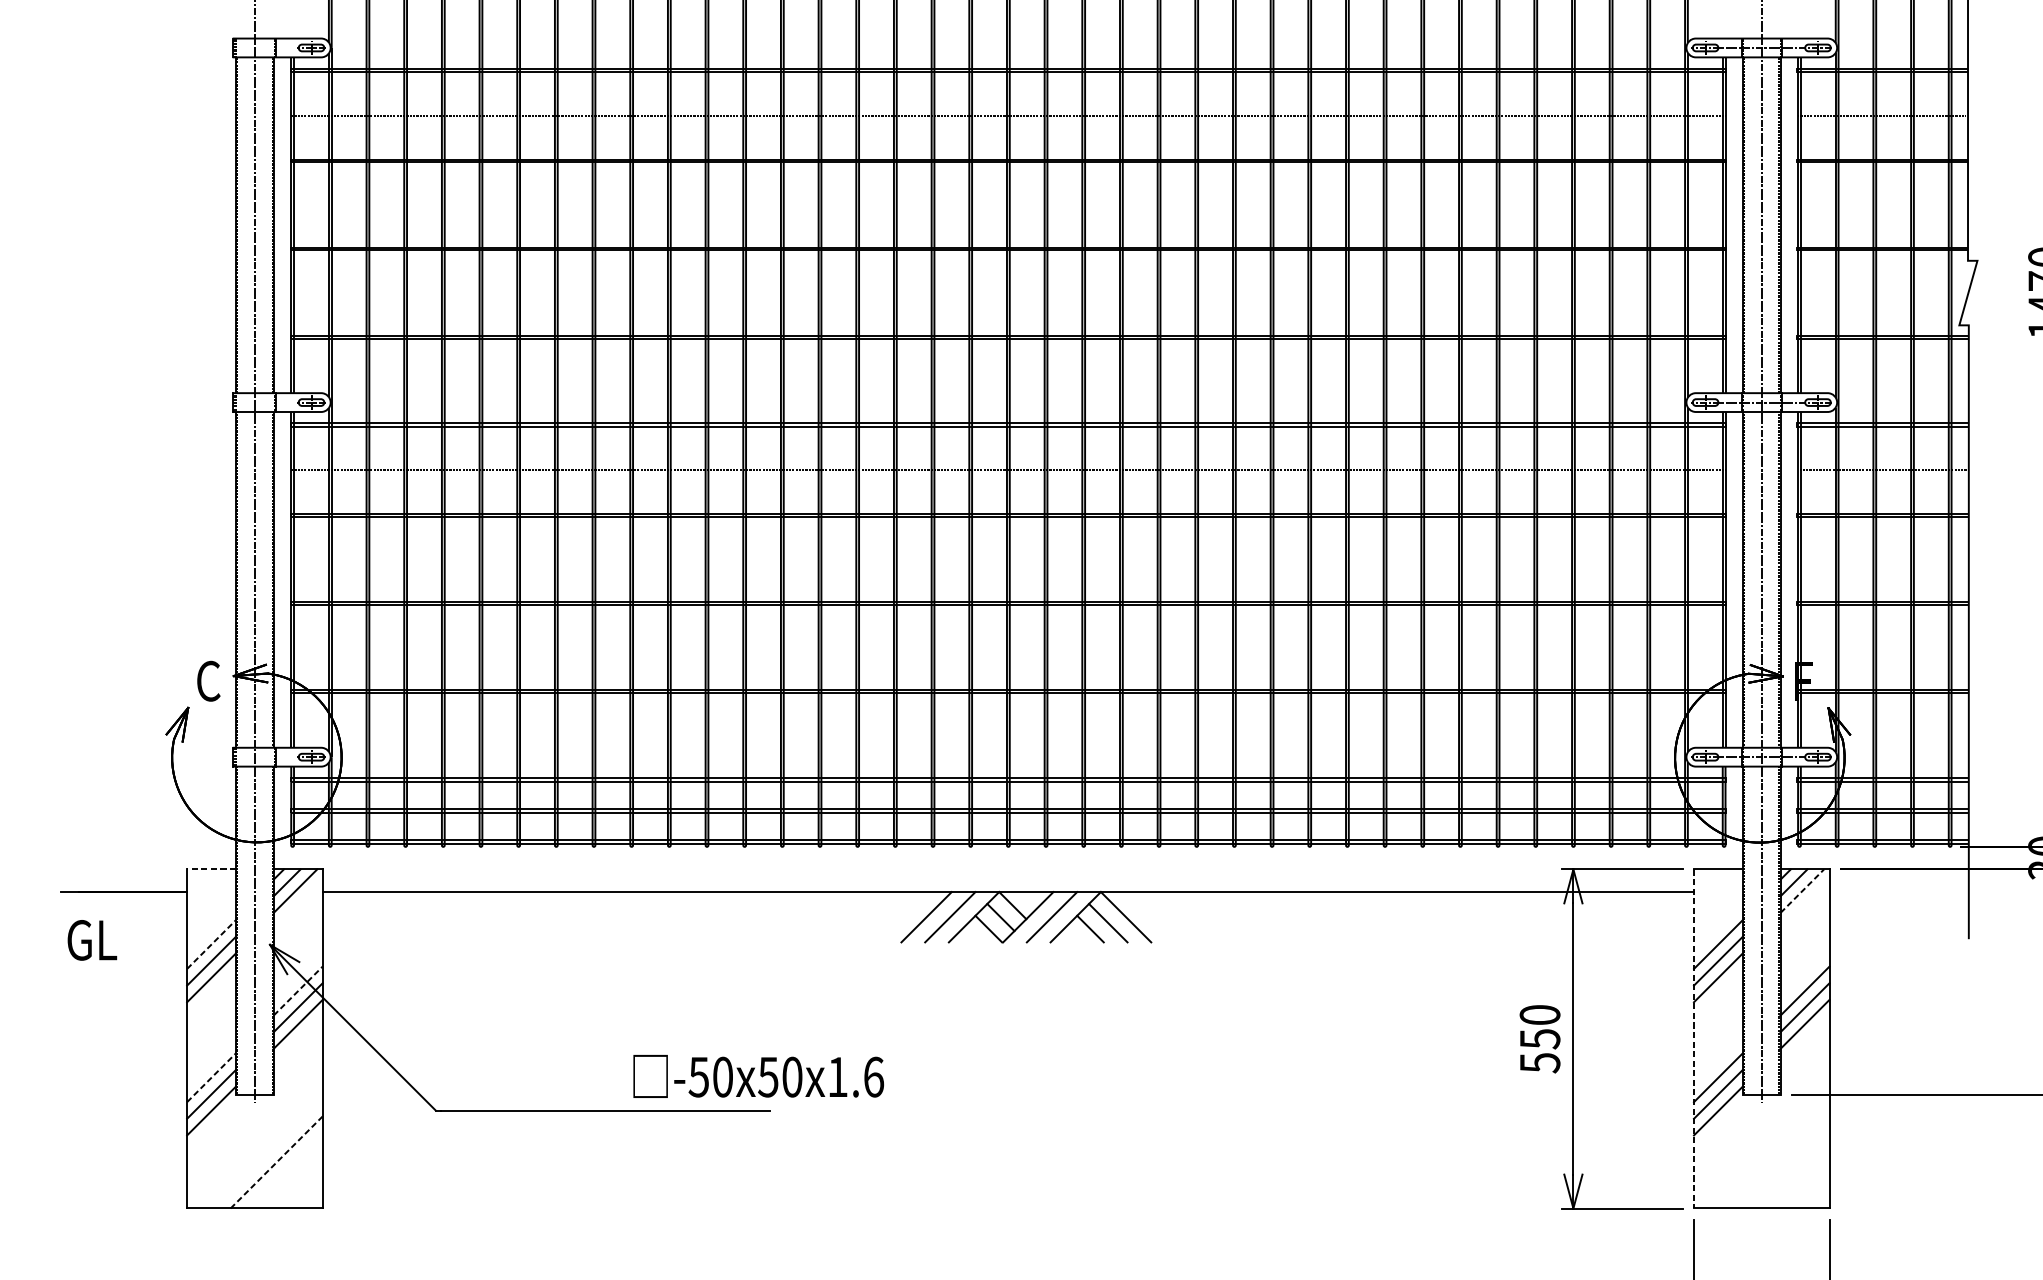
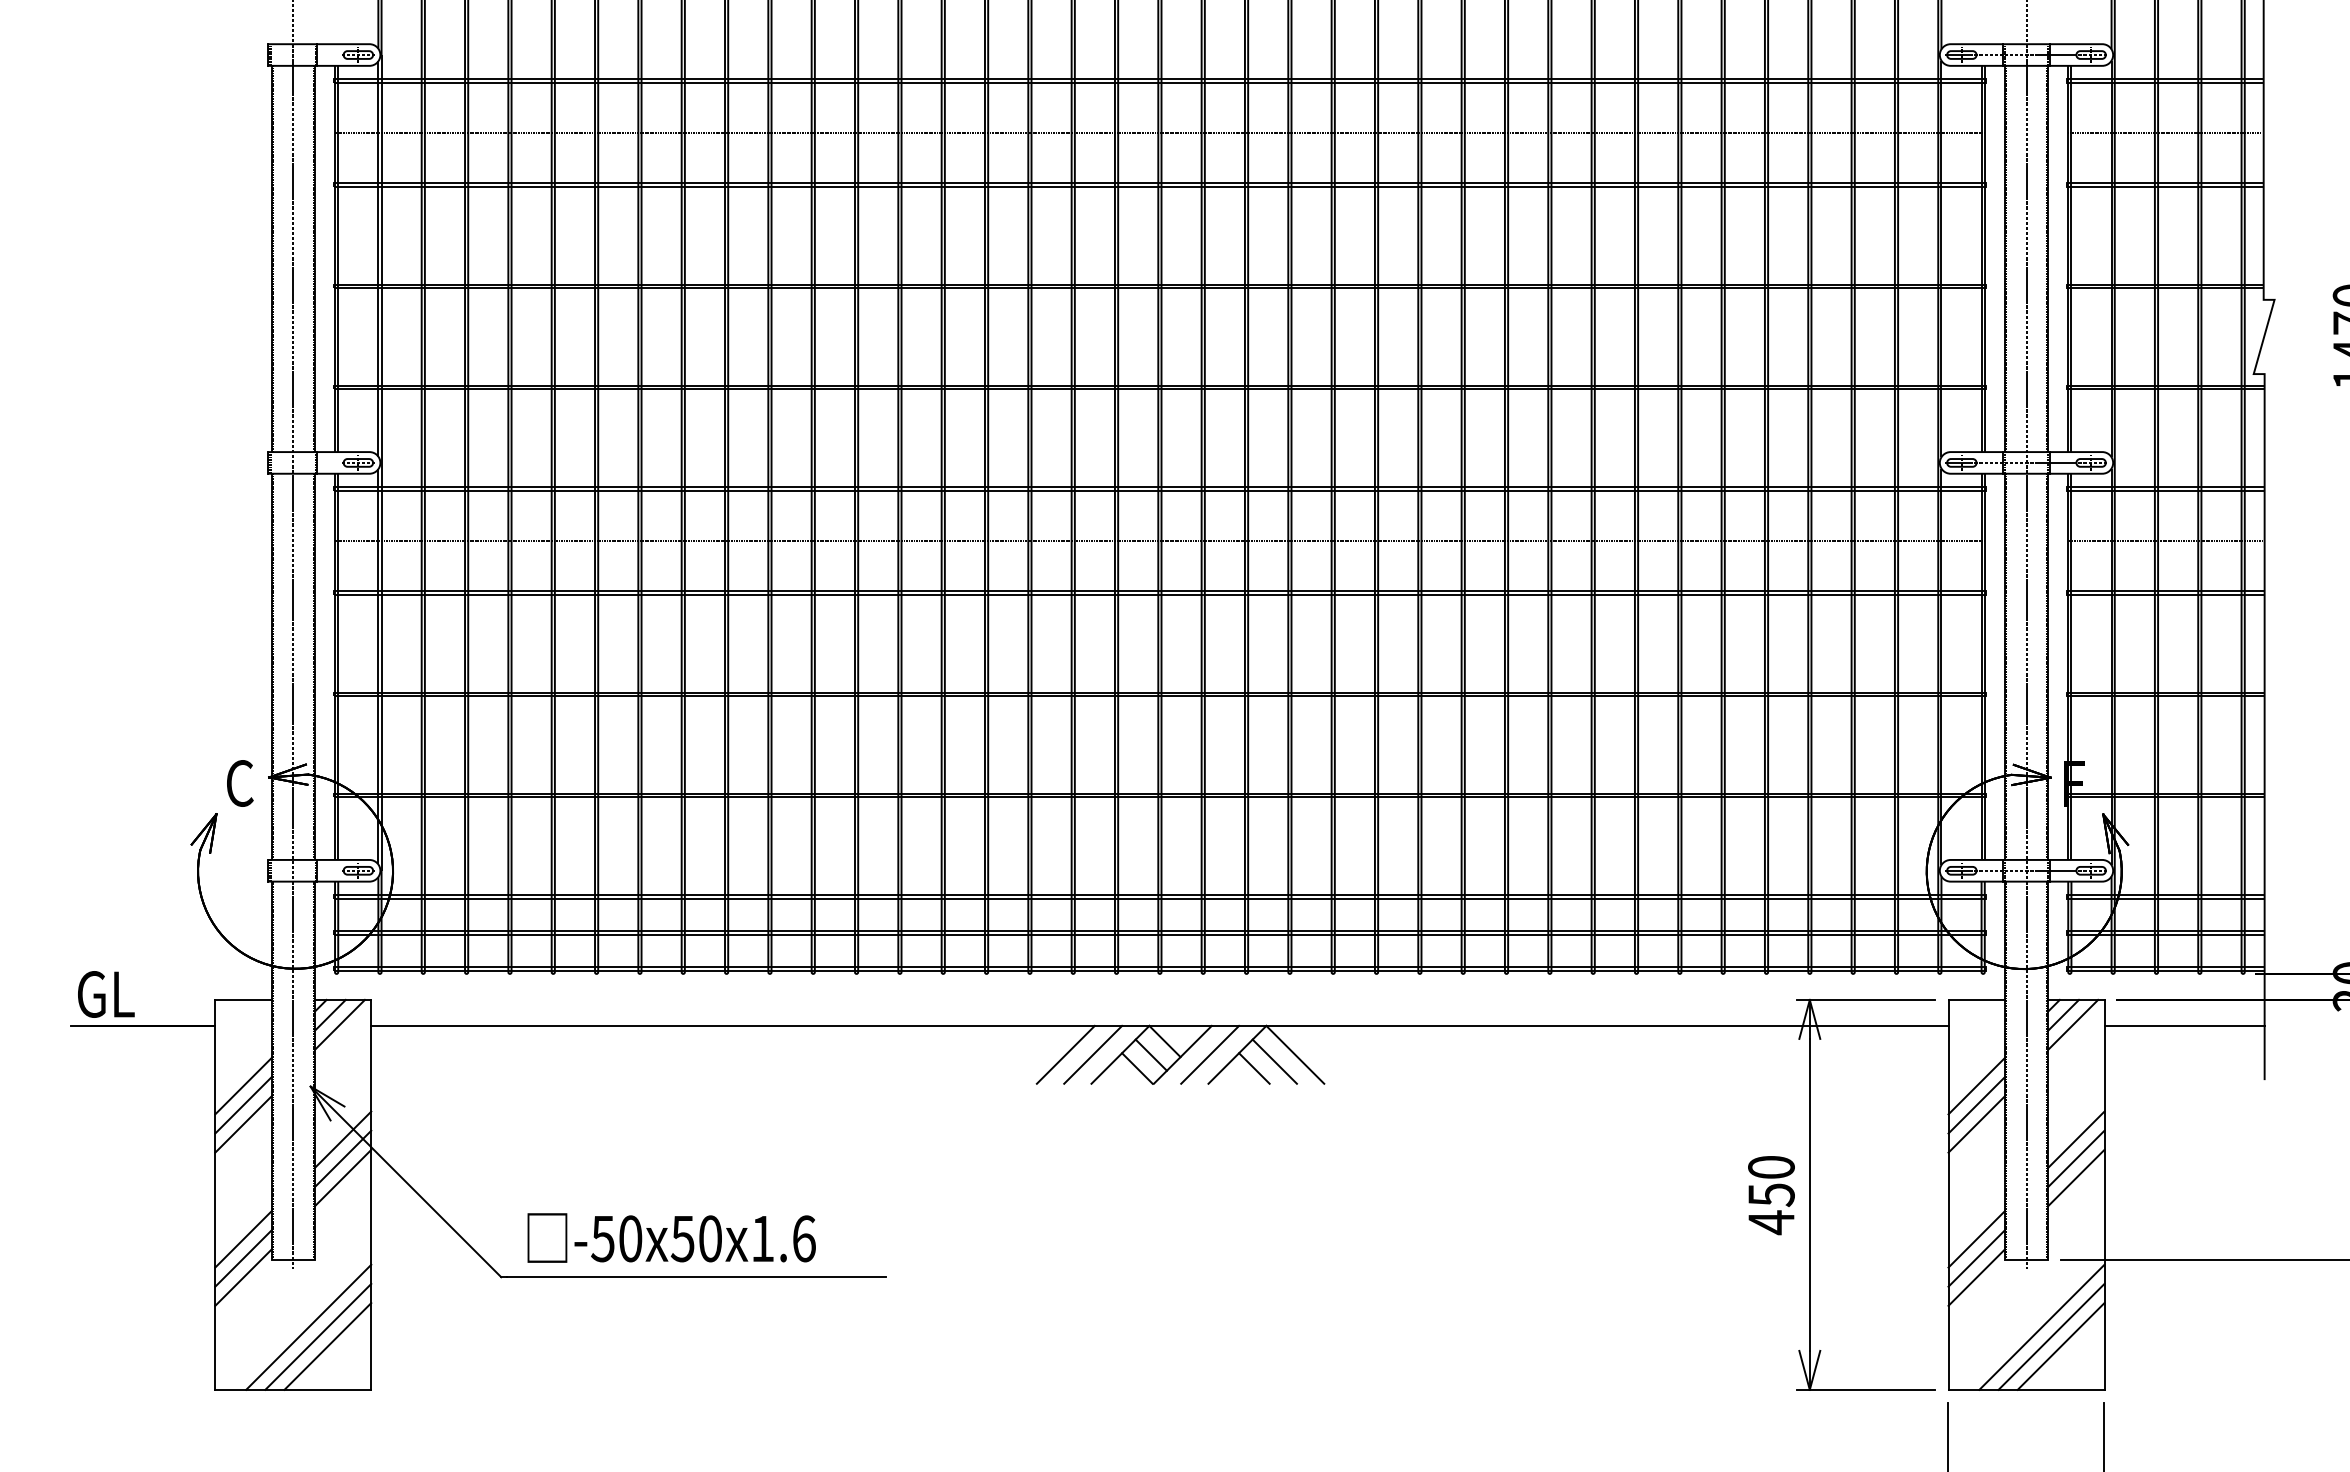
line: (210, 869) -> (242, 999), dashed -> solid
line: (1802, 890) -> (2073, 1024), dashed -> solid
line: (1899, 891) -> (2184, 1025), added
text: (92, 940) -> (106, 994), moved
line: (211, 944) -> (243, 1086), dashed -> solid
line: (298, 990) -> (343, 1139), dashed -> solid
line: (1693, 1038) -> (1948, 1194), dashed -> solid
text: (1540, 1062) -> (1771, 1222), 550 -> 450
text: (758, 1076) -> (671, 1237), moved
line: (211, 1077) -> (243, 1239), dashed -> solid
line: (268, 1153) -> (308, 1326), added
line: (1774, 1153) -> (2041, 1326), added
line: (276, 1162) -> (318, 1336), dashed -> solid
line: (1783, 1162) -> (2051, 1336), added
line: (284, 1170) -> (327, 1346), added
line: (1791, 1170) -> (2060, 1346), added

